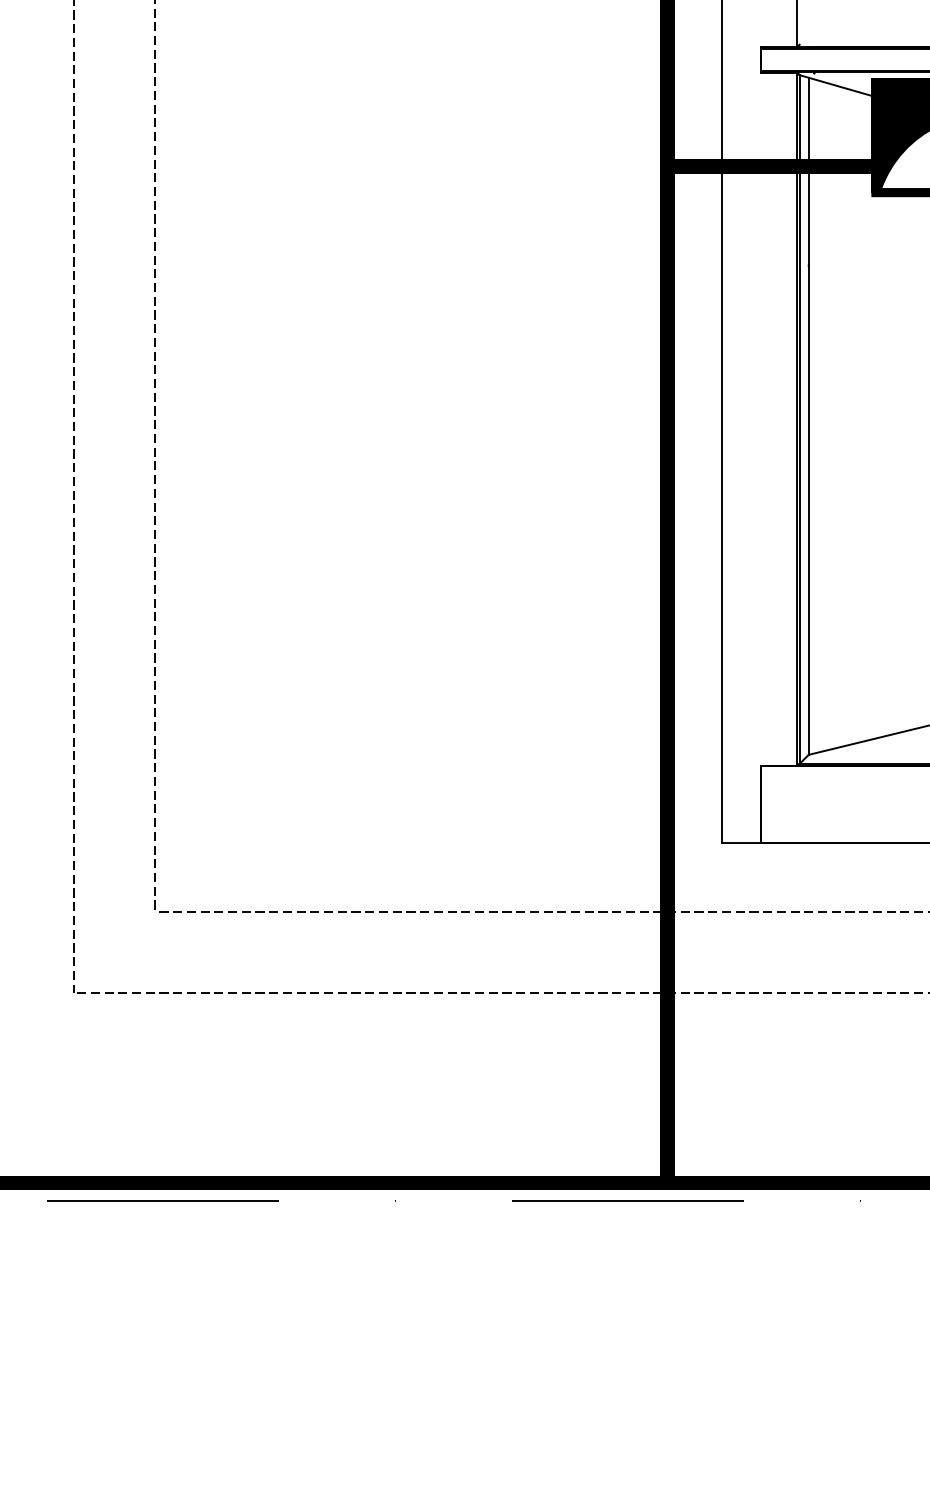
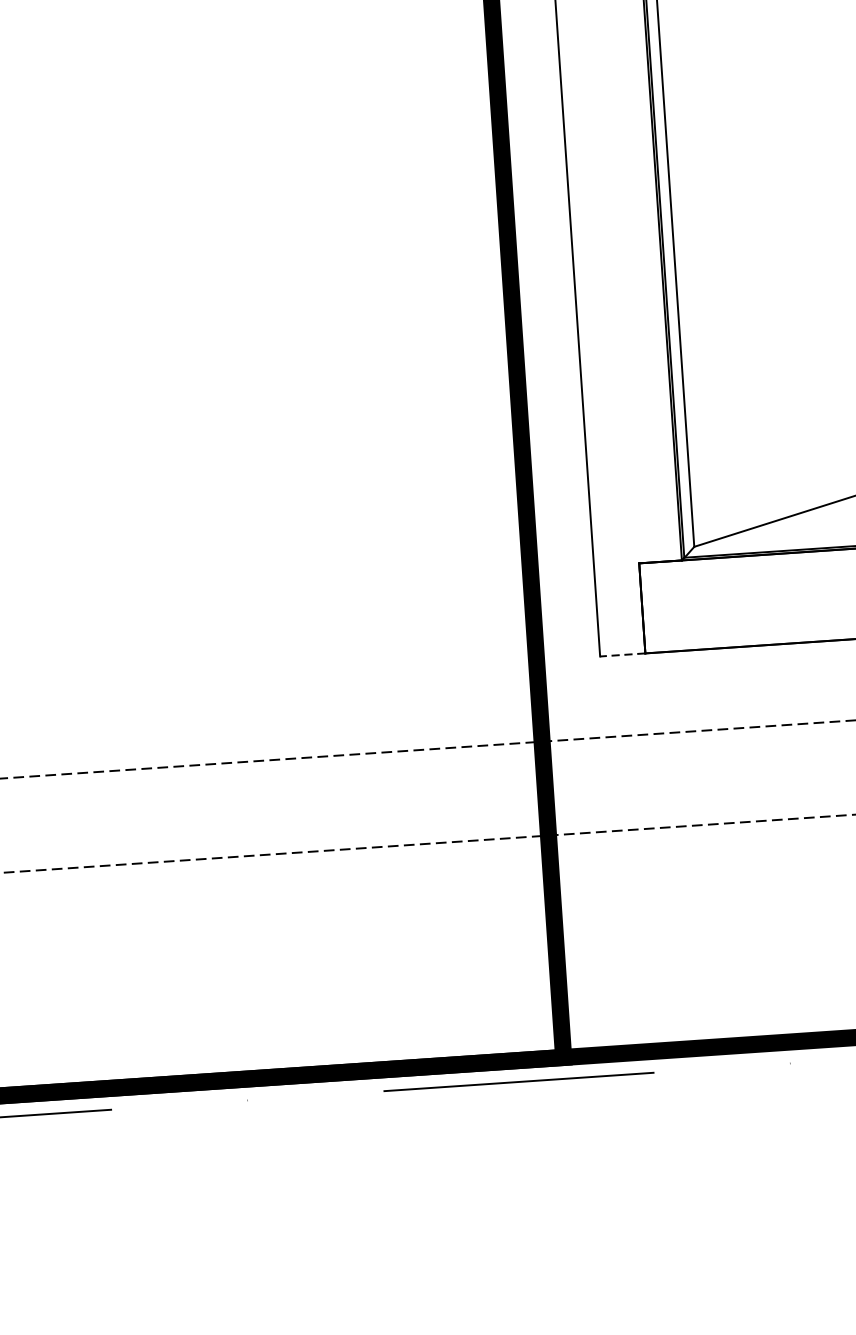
line: (740, 842) -> (621, 654), solid -> dashed

